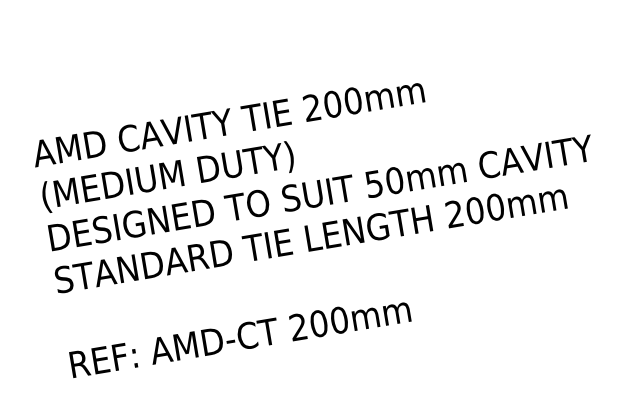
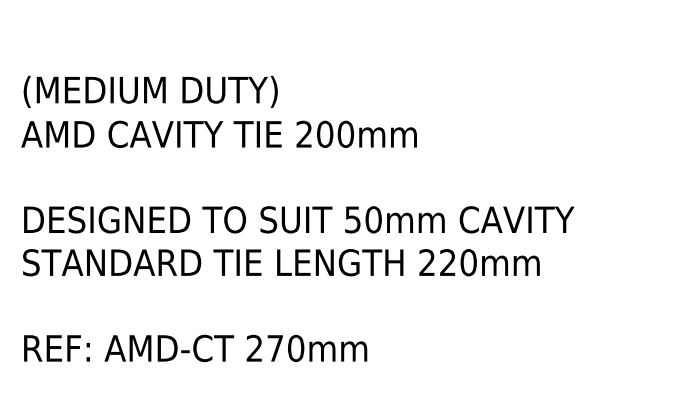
text: (167, 176) -> (150, 91), moved
text: (474, 210) -> (447, 262), 200mm -> 220mm
text: (319, 323) -> (275, 348), 200mm -> 270mm

